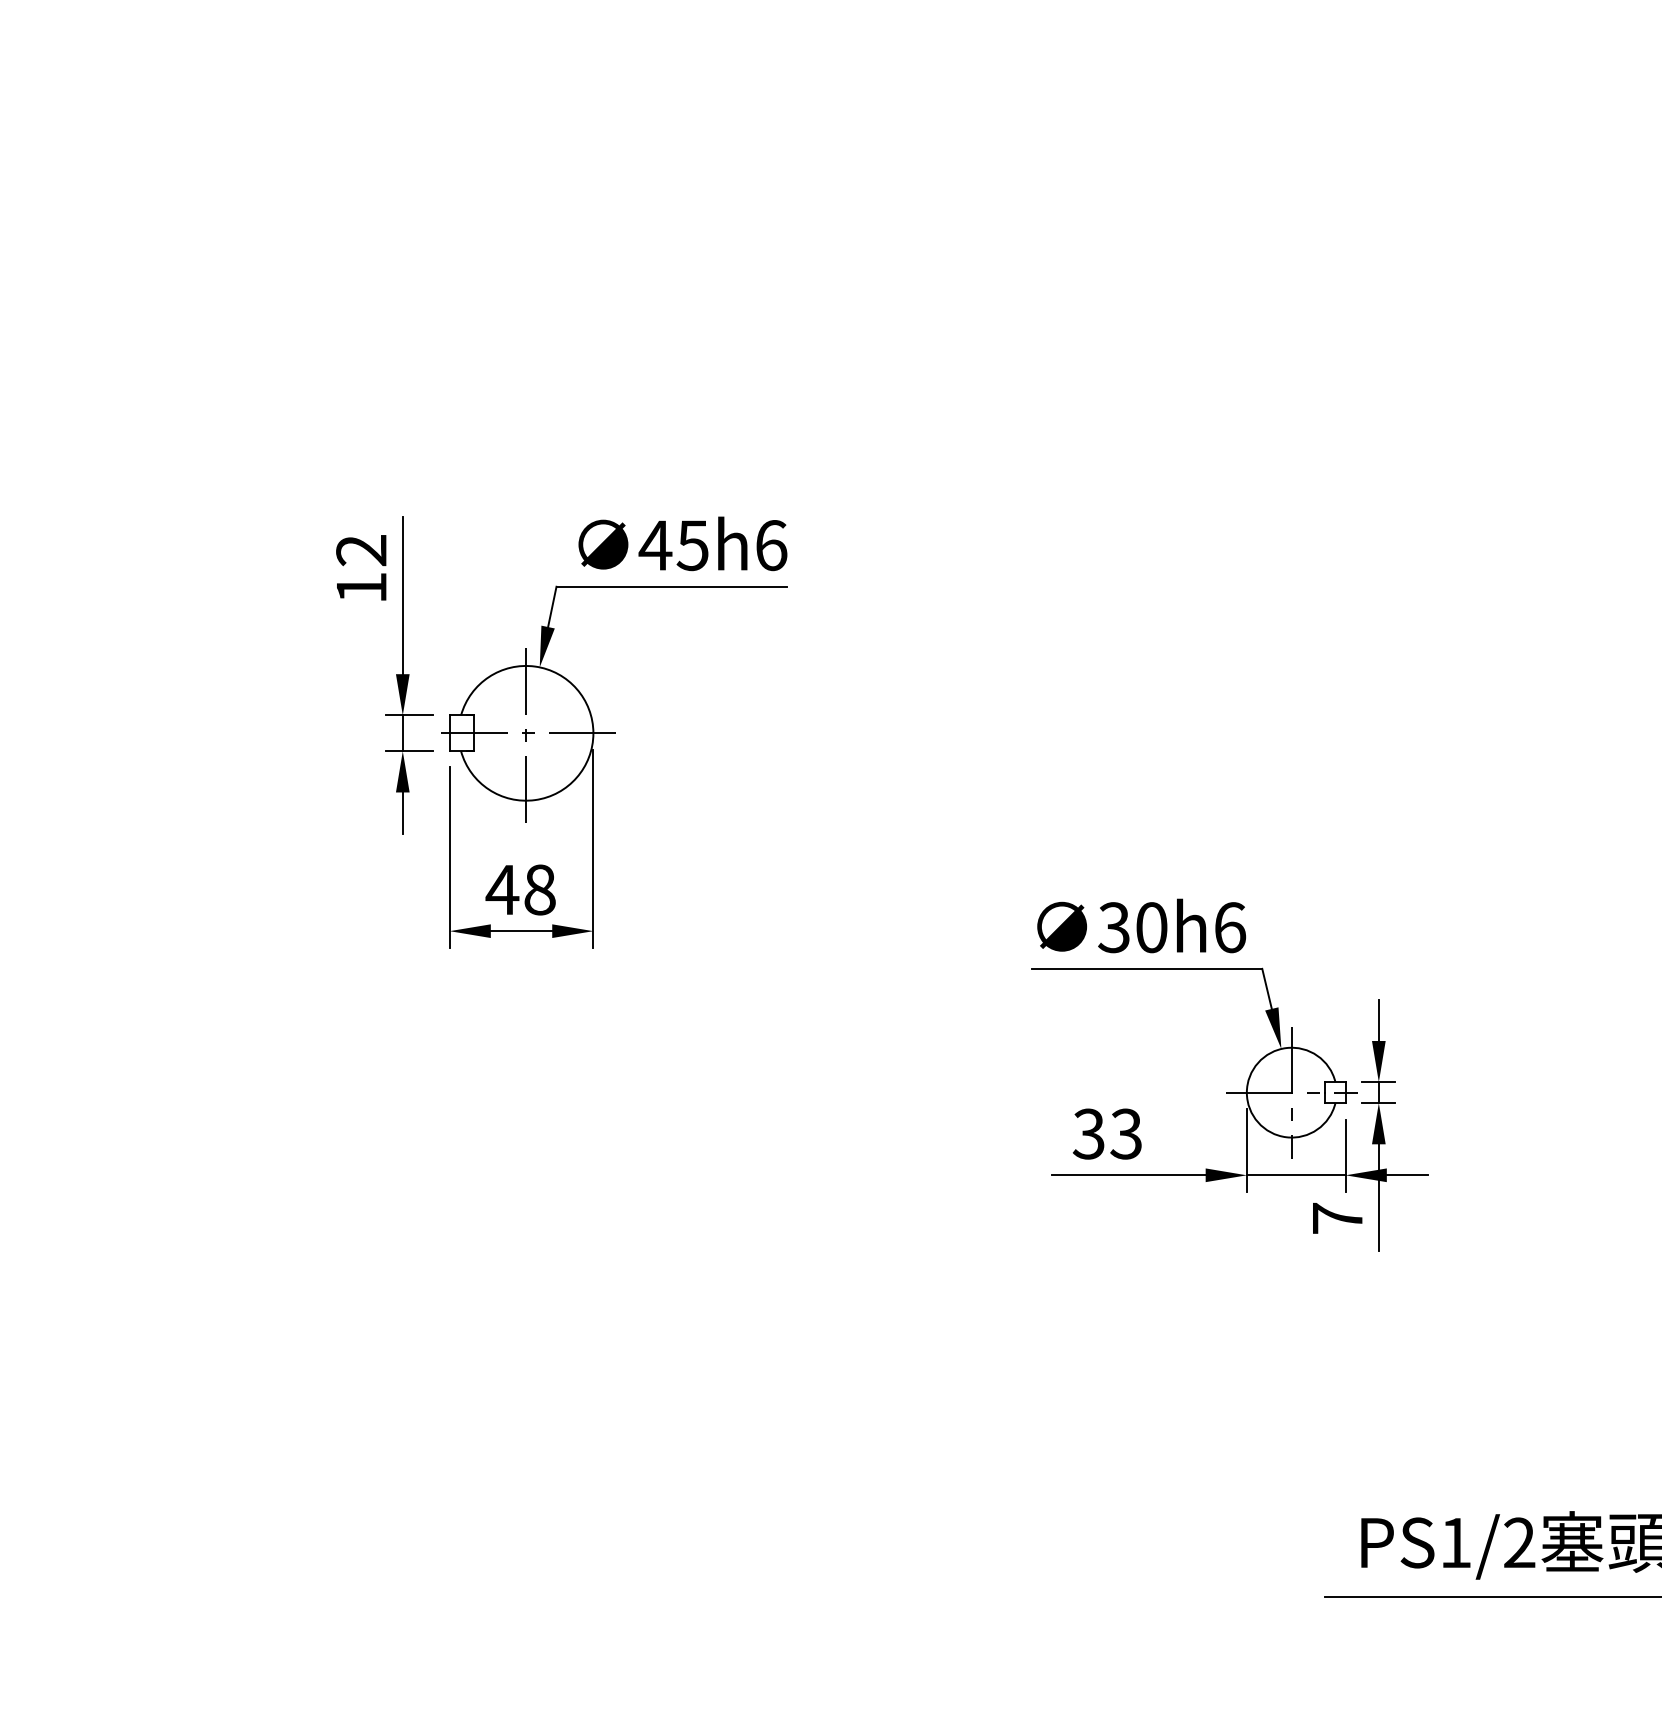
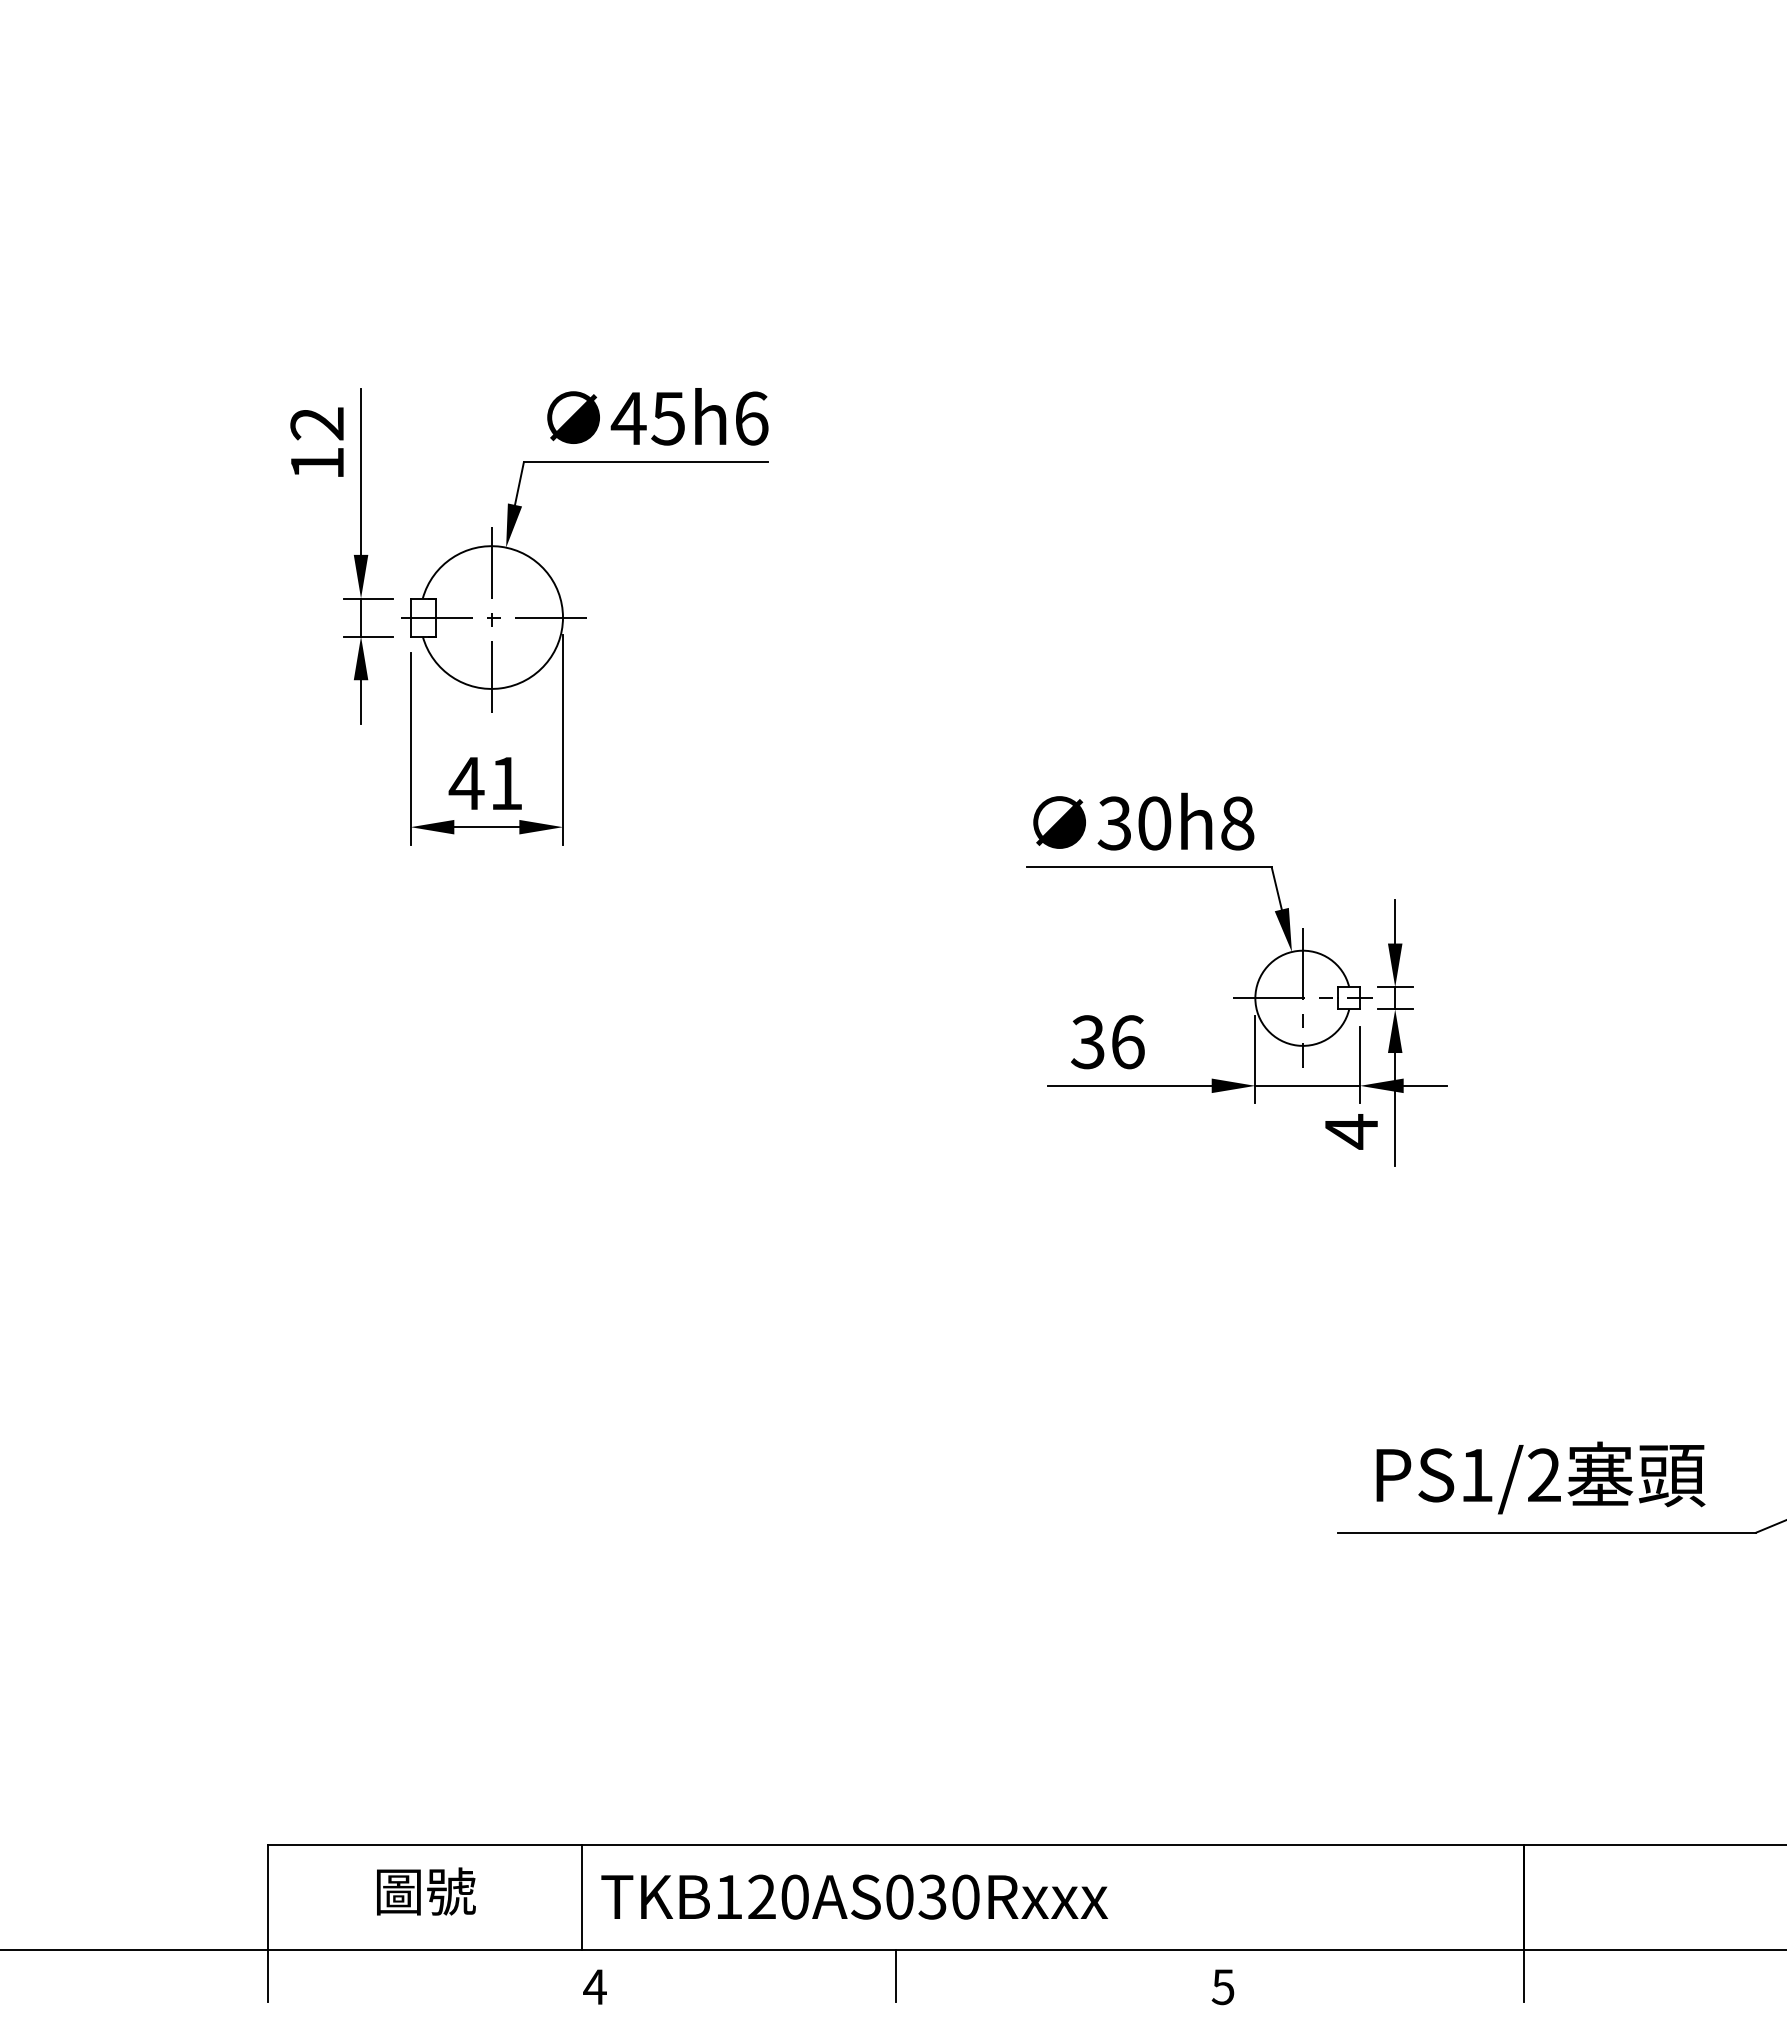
text: (540, 889) -> (506, 783), 48 -> 41
text: (1230, 927) -> (1237, 823), 30h6 -> 30h8
text: (1126, 1134) -> (1127, 1042), 33 -> 36
text: (1337, 1218) -> (1351, 1131), 7 -> 4

